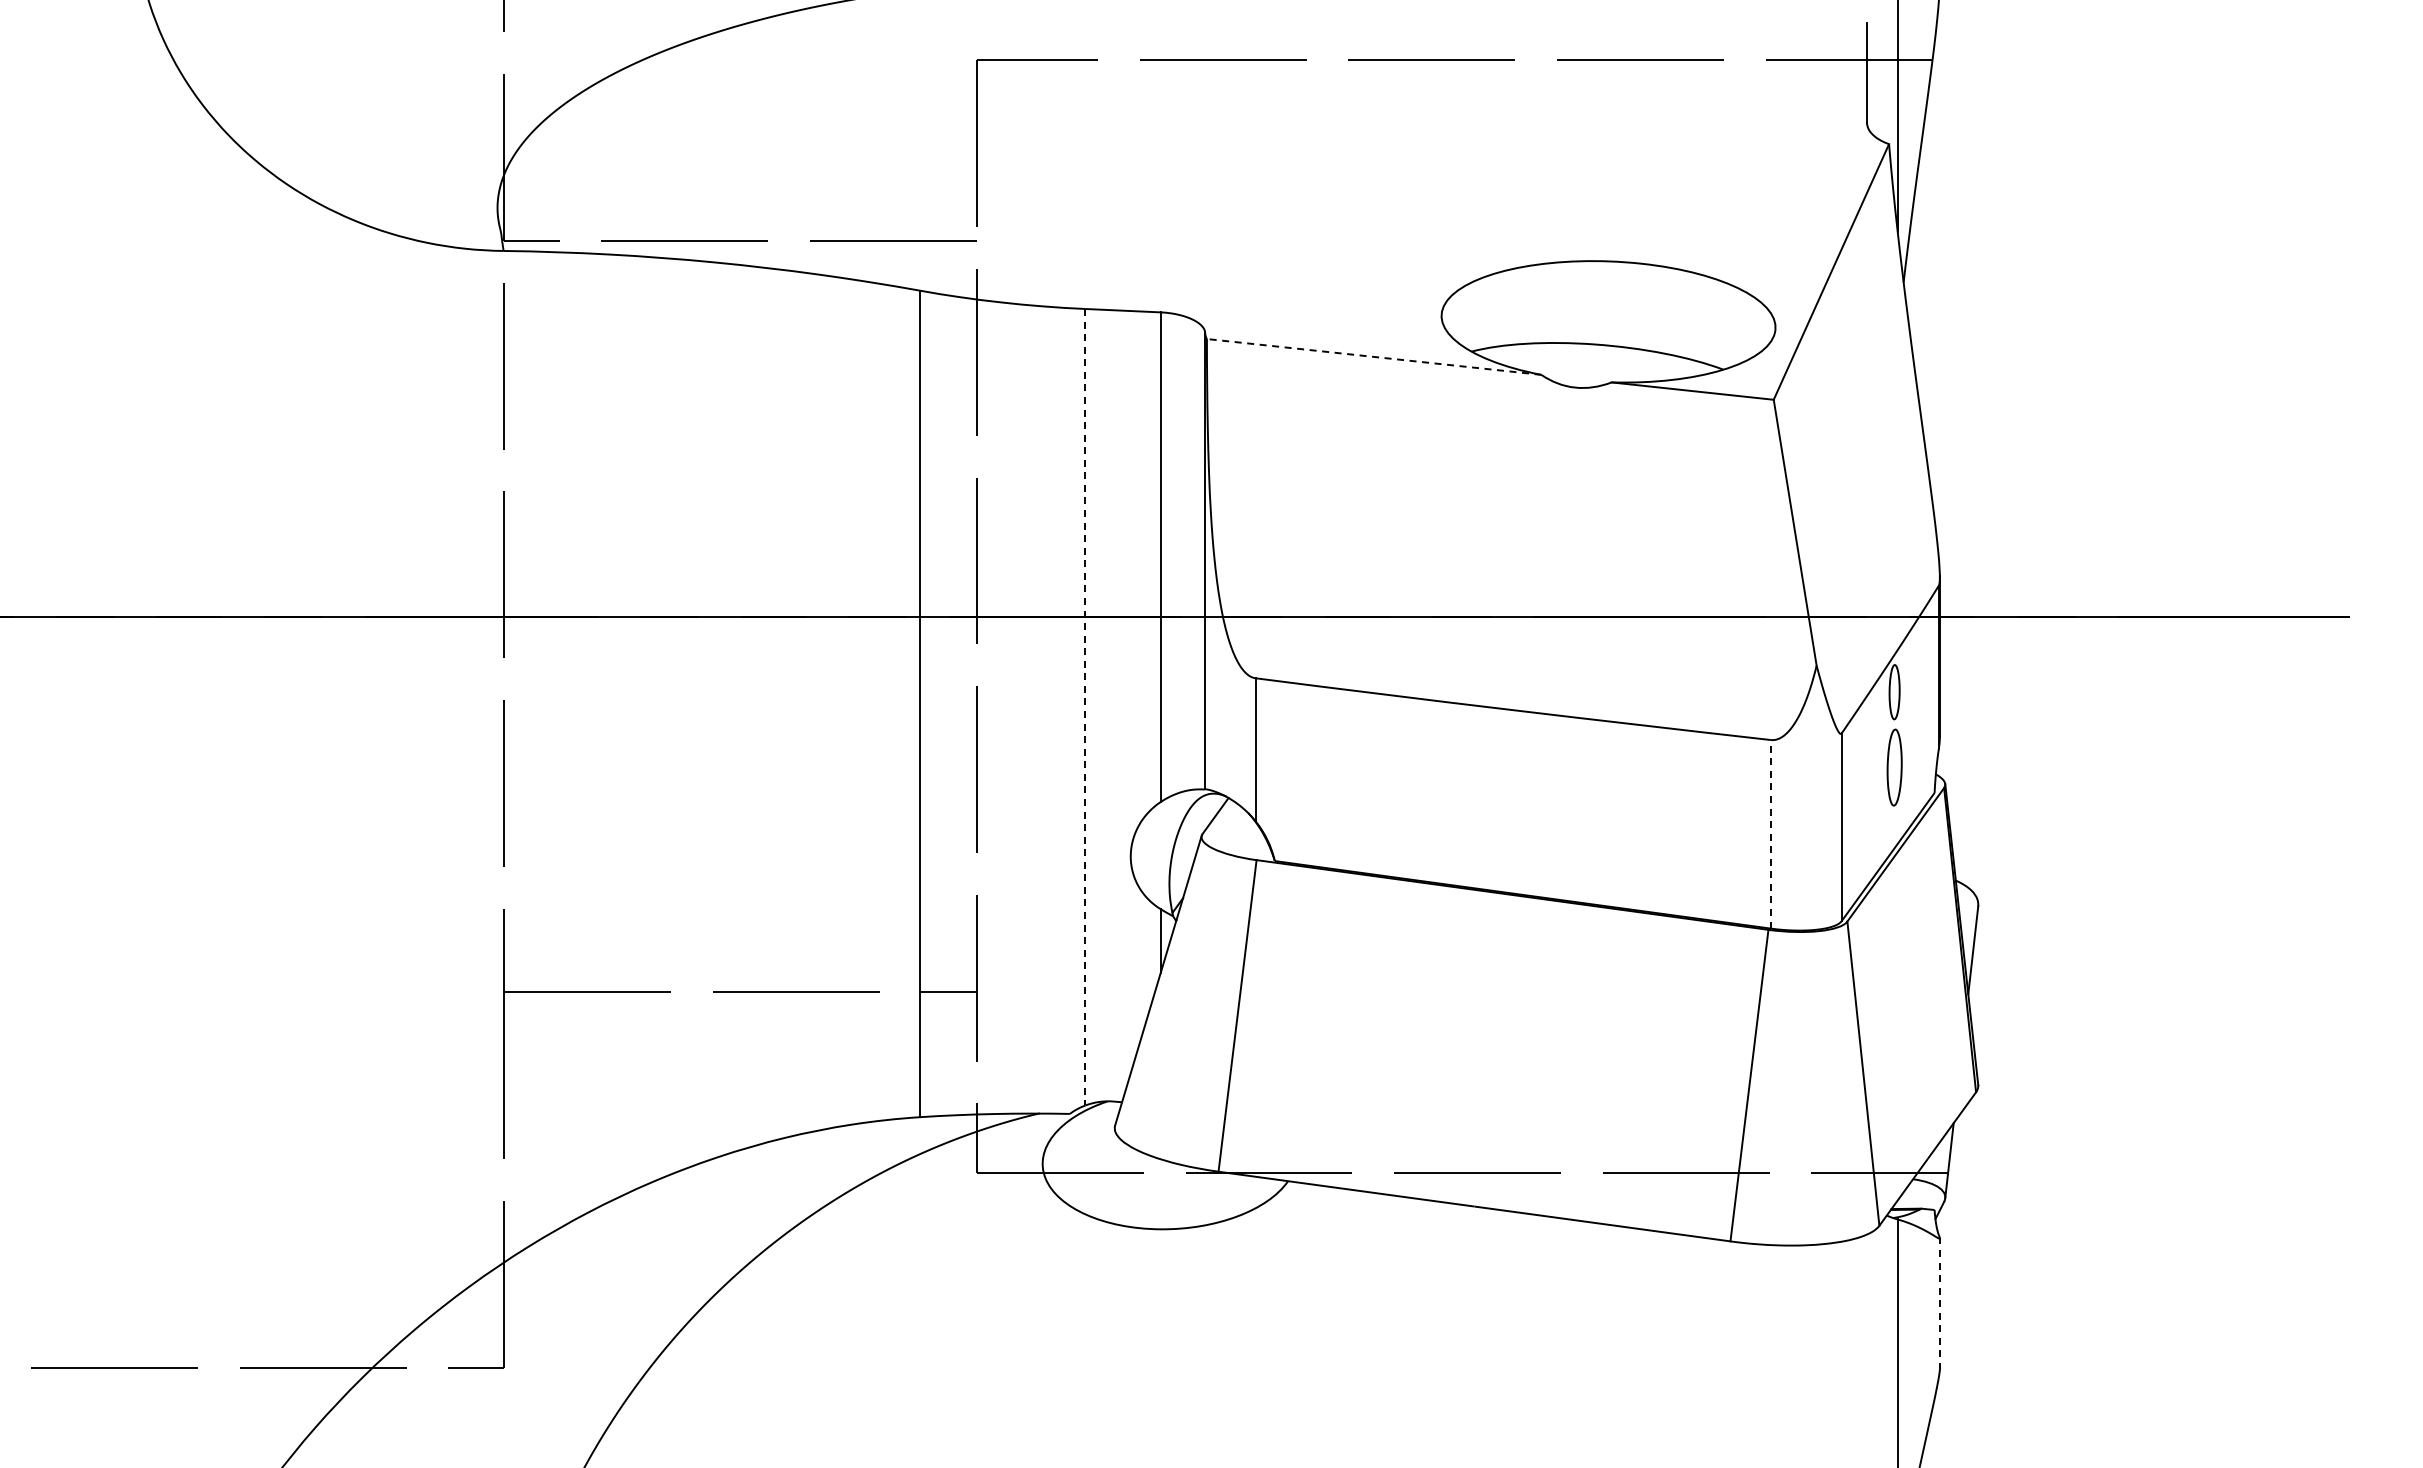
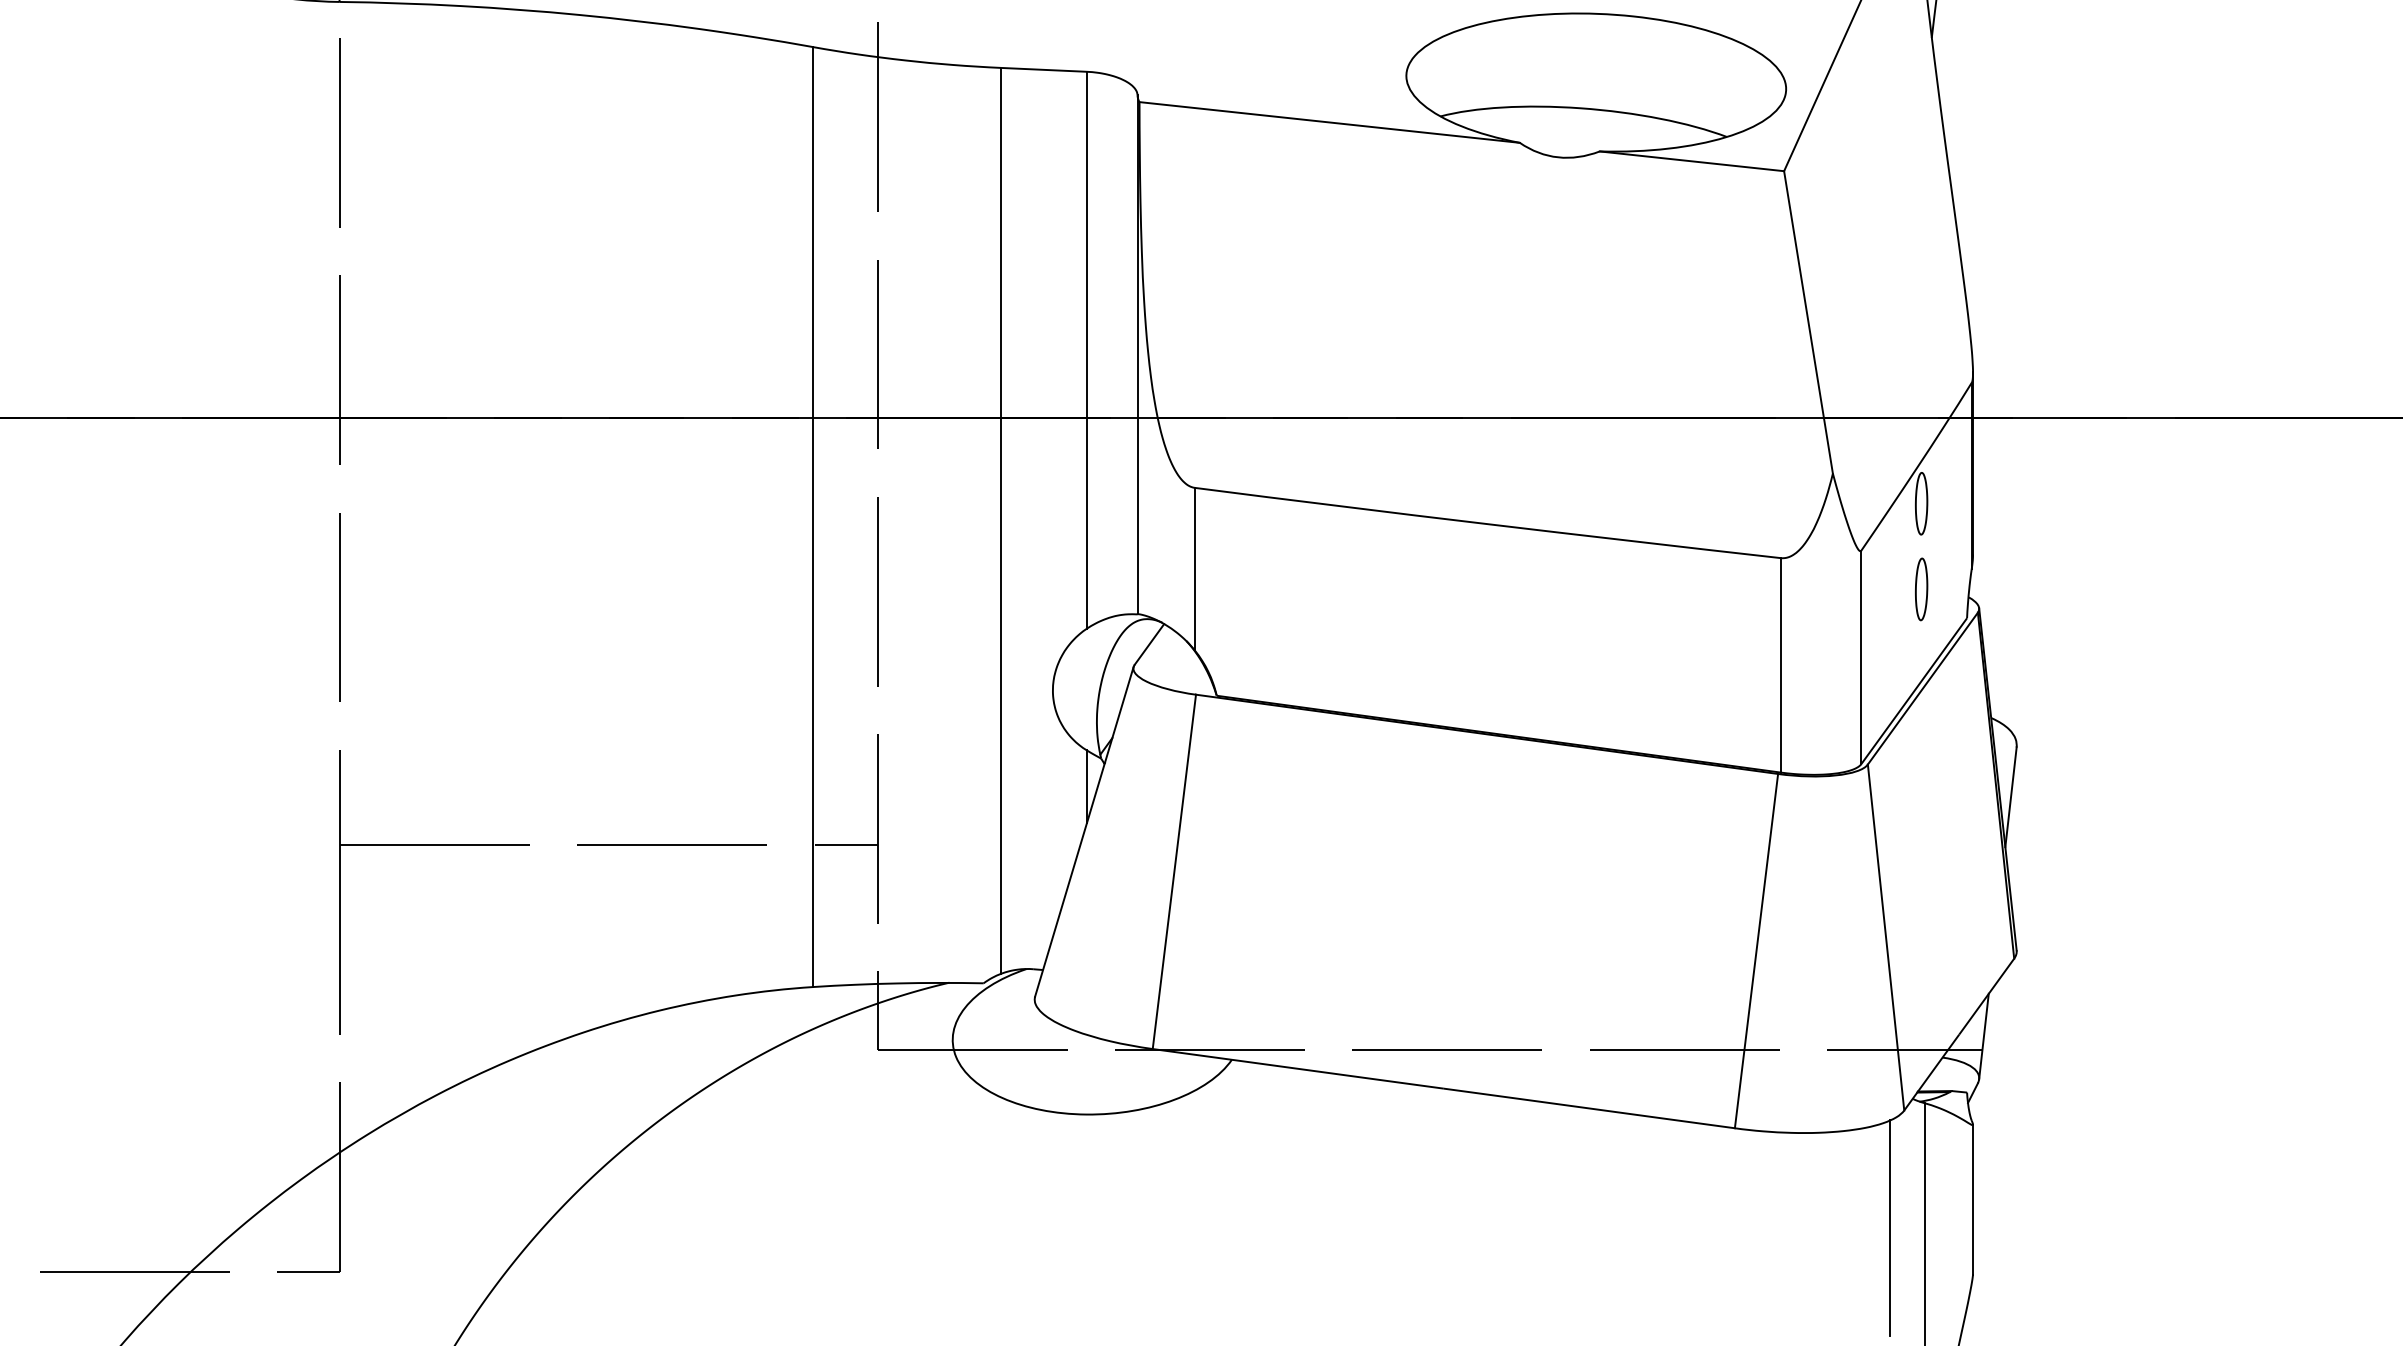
line: (1373, 356) -> (1328, 121), dashed -> solid
line: (1085, 707) -> (1001, 521), dashed -> solid
part: (1894, 767) -> (1921, 589), size x0.71
line: (1770, 833) -> (1780, 664), dashed -> solid
line: (1939, 1304) -> (1972, 1200), dashed -> solid
line: (1867, 1328) -> (1890, 1227), added

